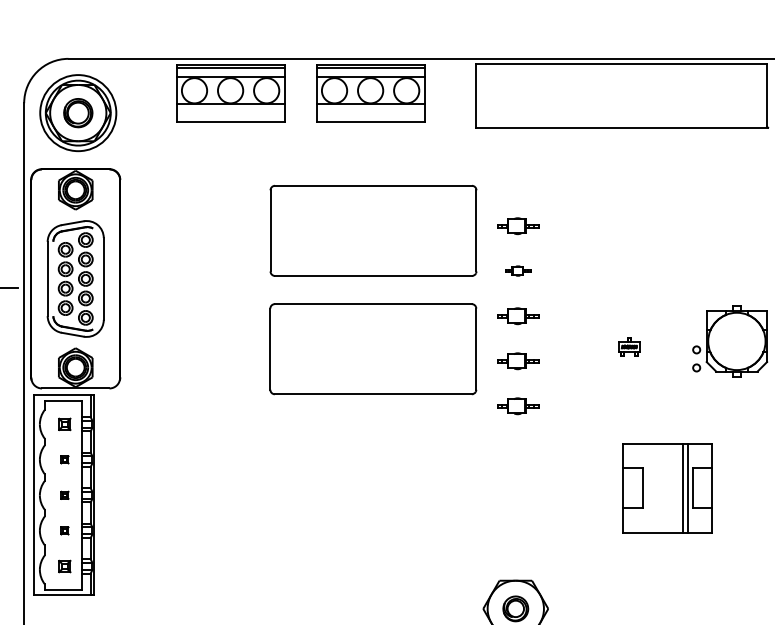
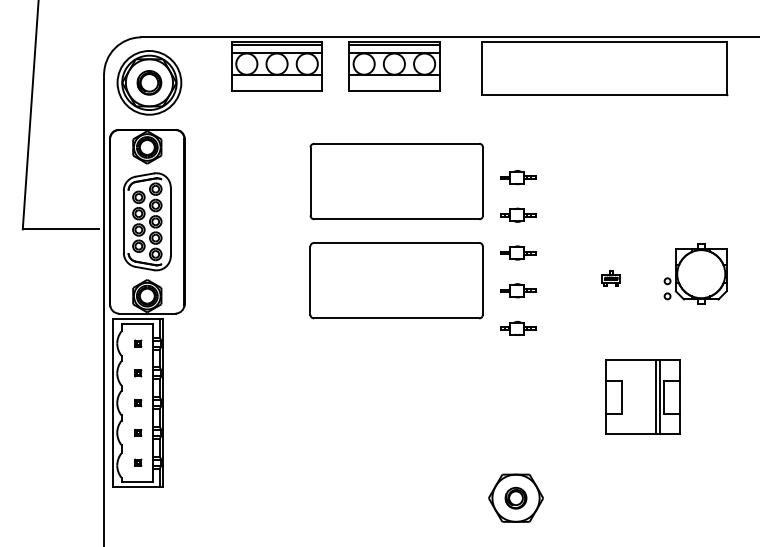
part: (518, 270) -> (518, 214), size x1.67
part: (65, 424) -> (138, 343), size x0.62
part: (65, 566) -> (138, 462), size x0.62

